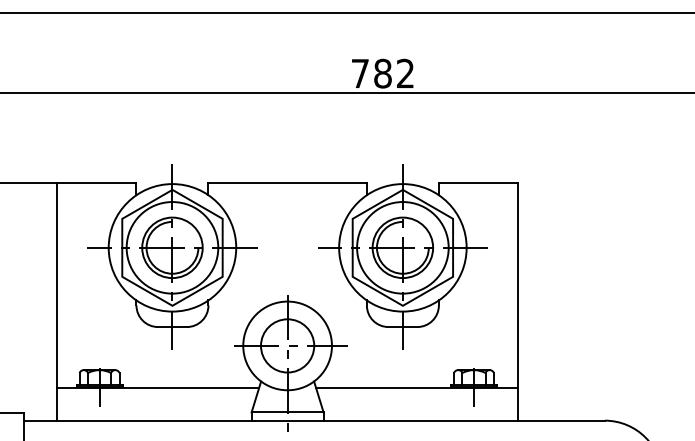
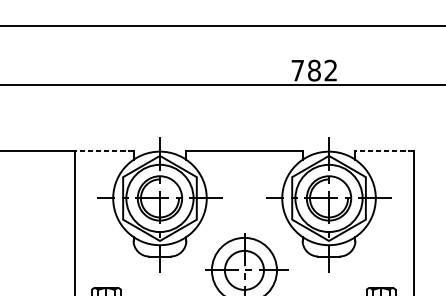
line: (96, 183) -> (104, 151), solid -> dashed
line: (478, 183) -> (384, 151), solid -> dashed

